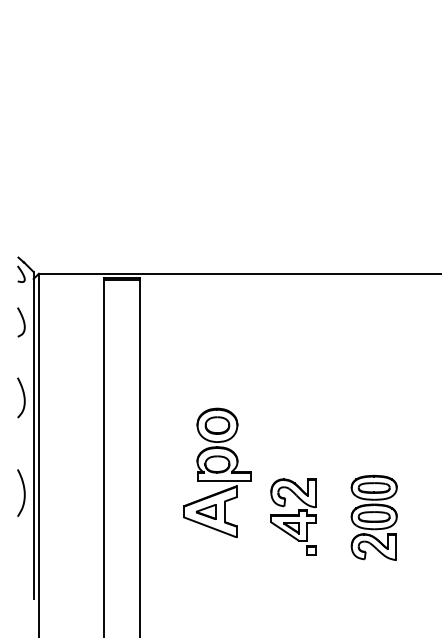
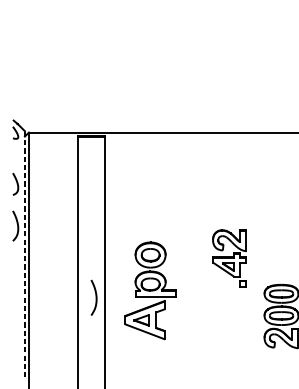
curve: (23, 322) -> (17, 184), moved
line: (33, 434) -> (24, 253), solid -> dashed
part: (217, 472) -> (150, 290), moved
curve: (23, 492) -> (95, 297), moved
part: (293, 516) -> (229, 258), moved

